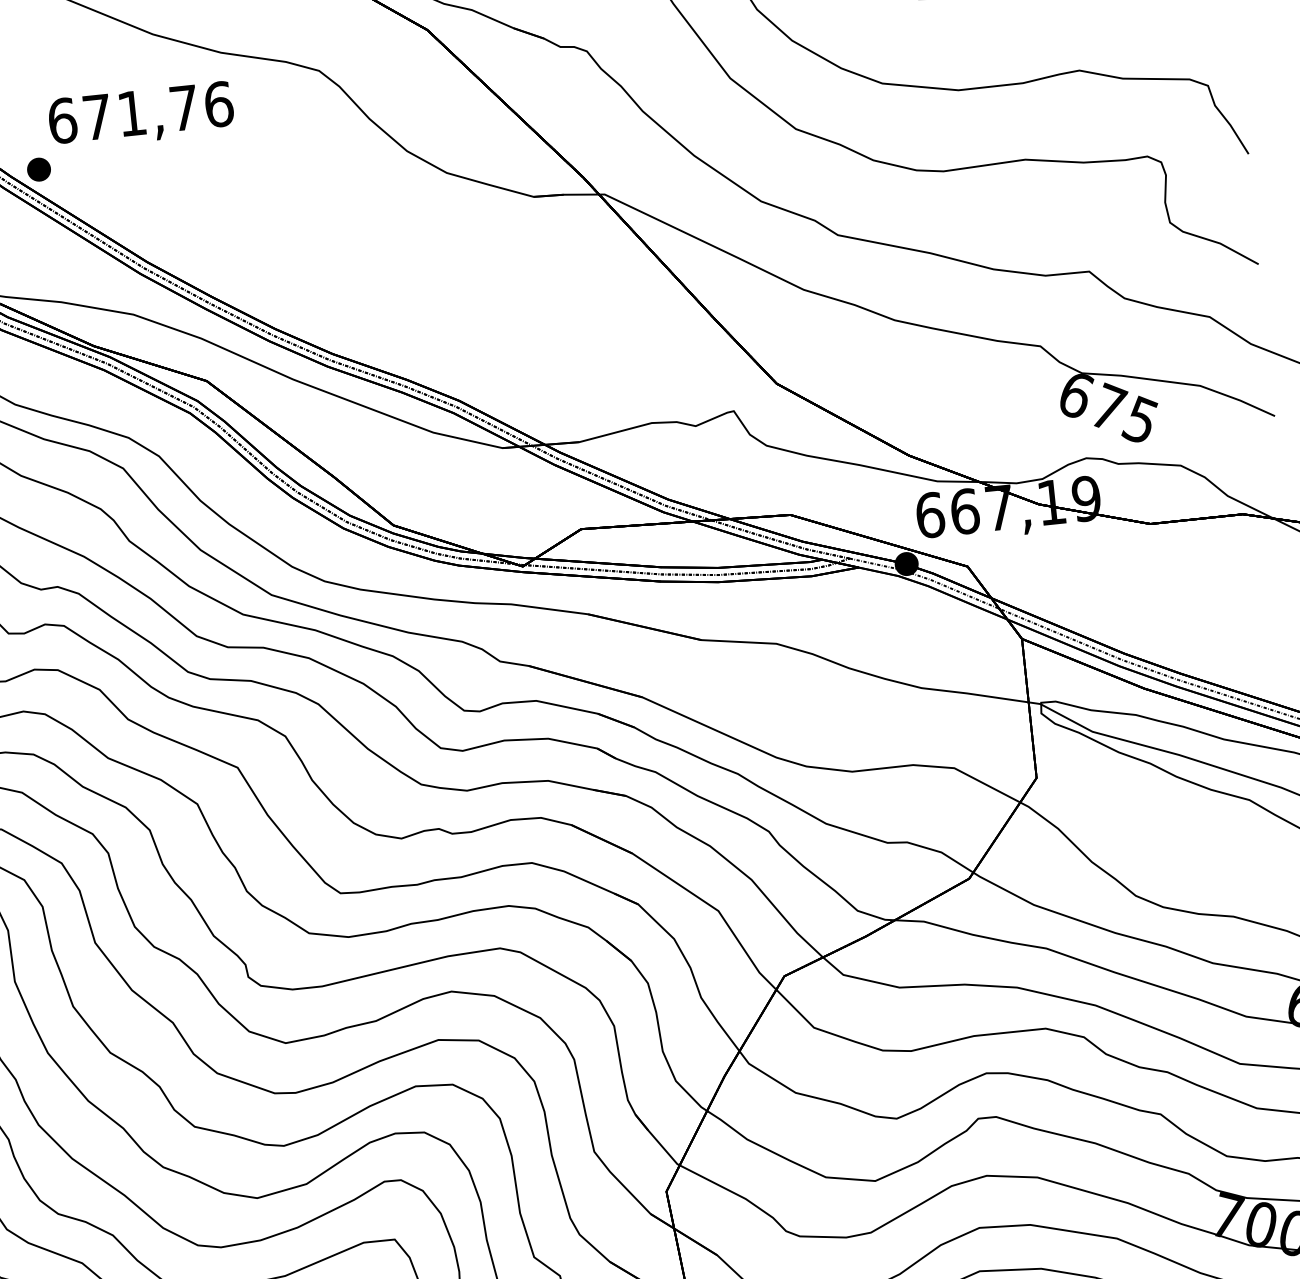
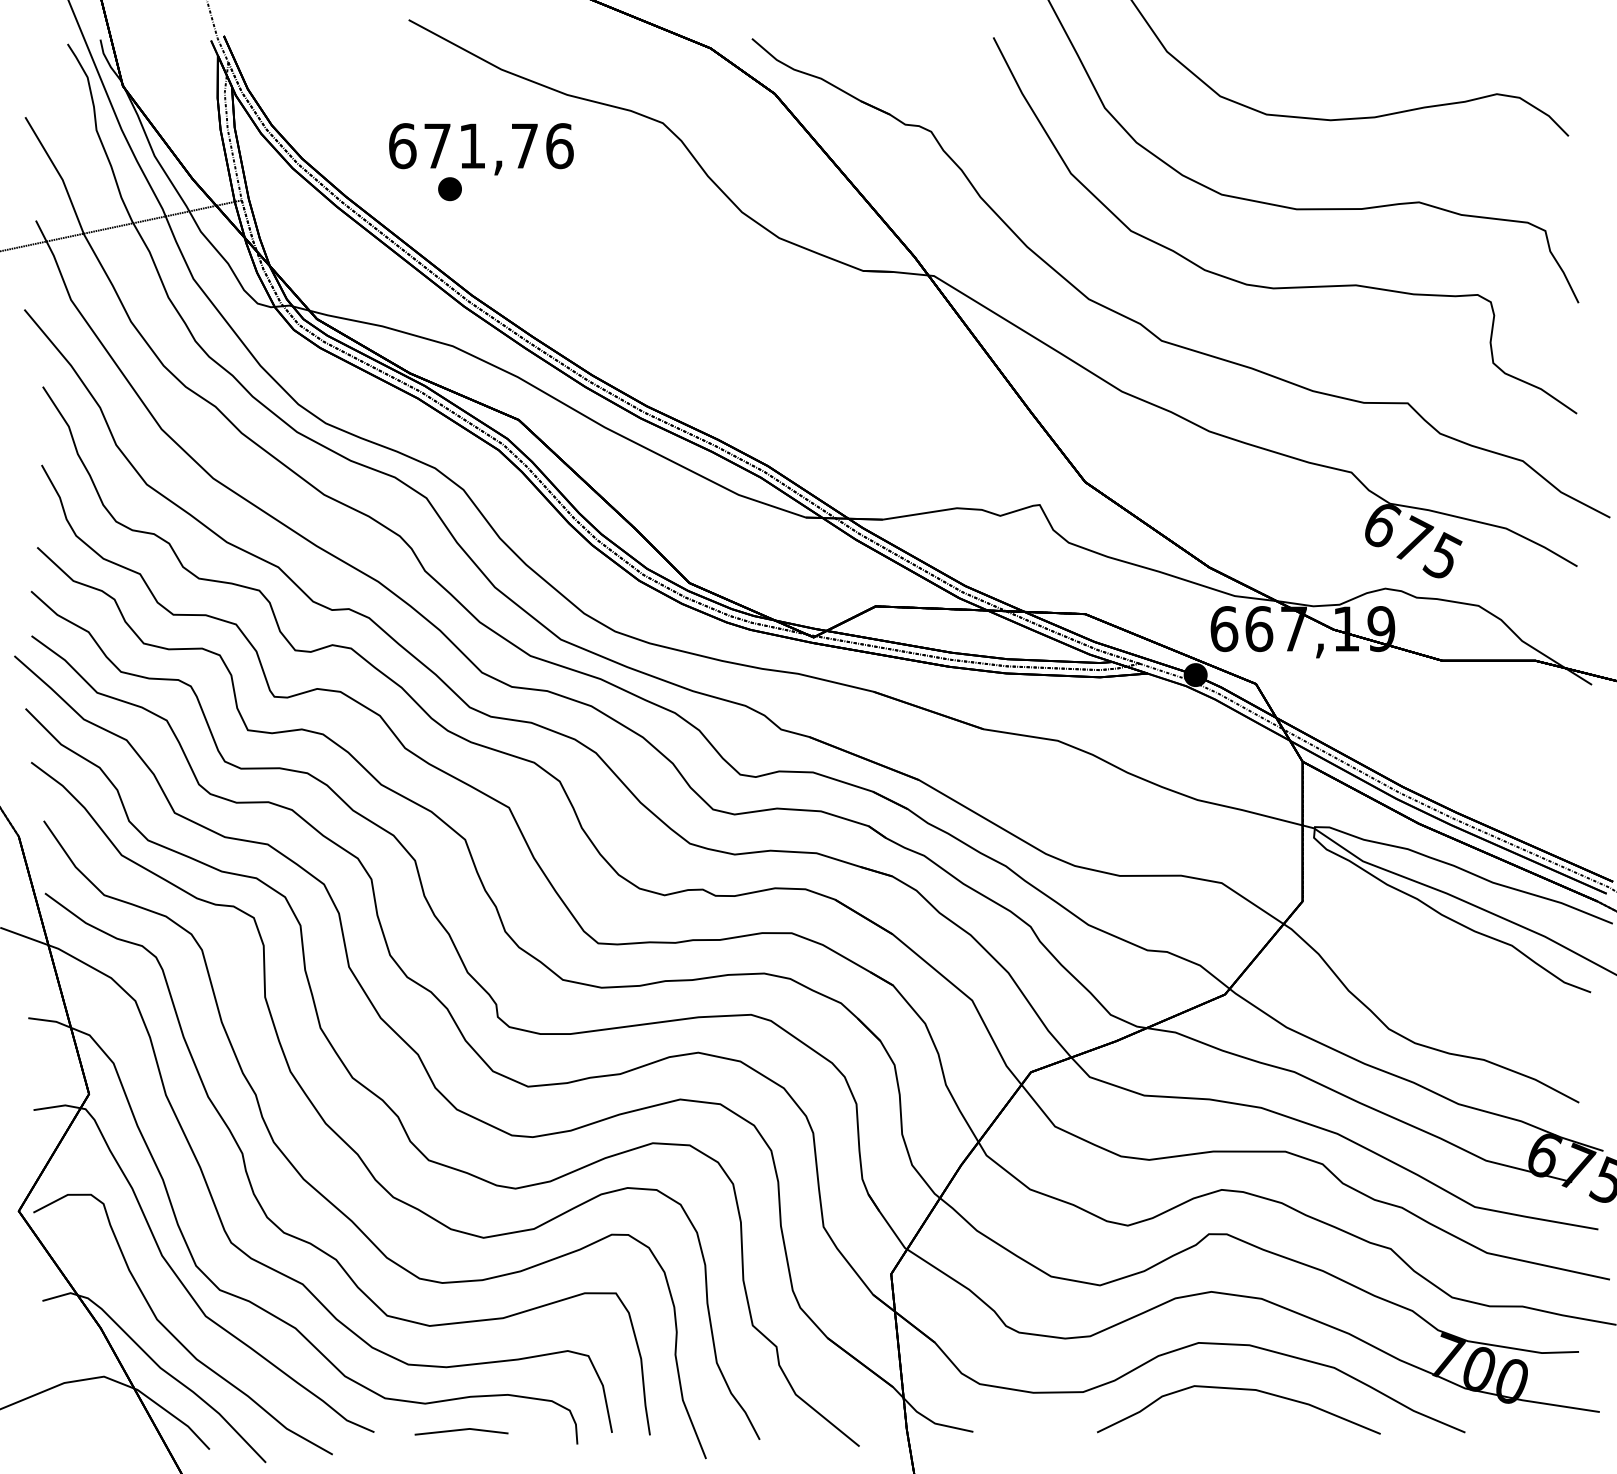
part: (38, 170) -> (449, 189), moved

